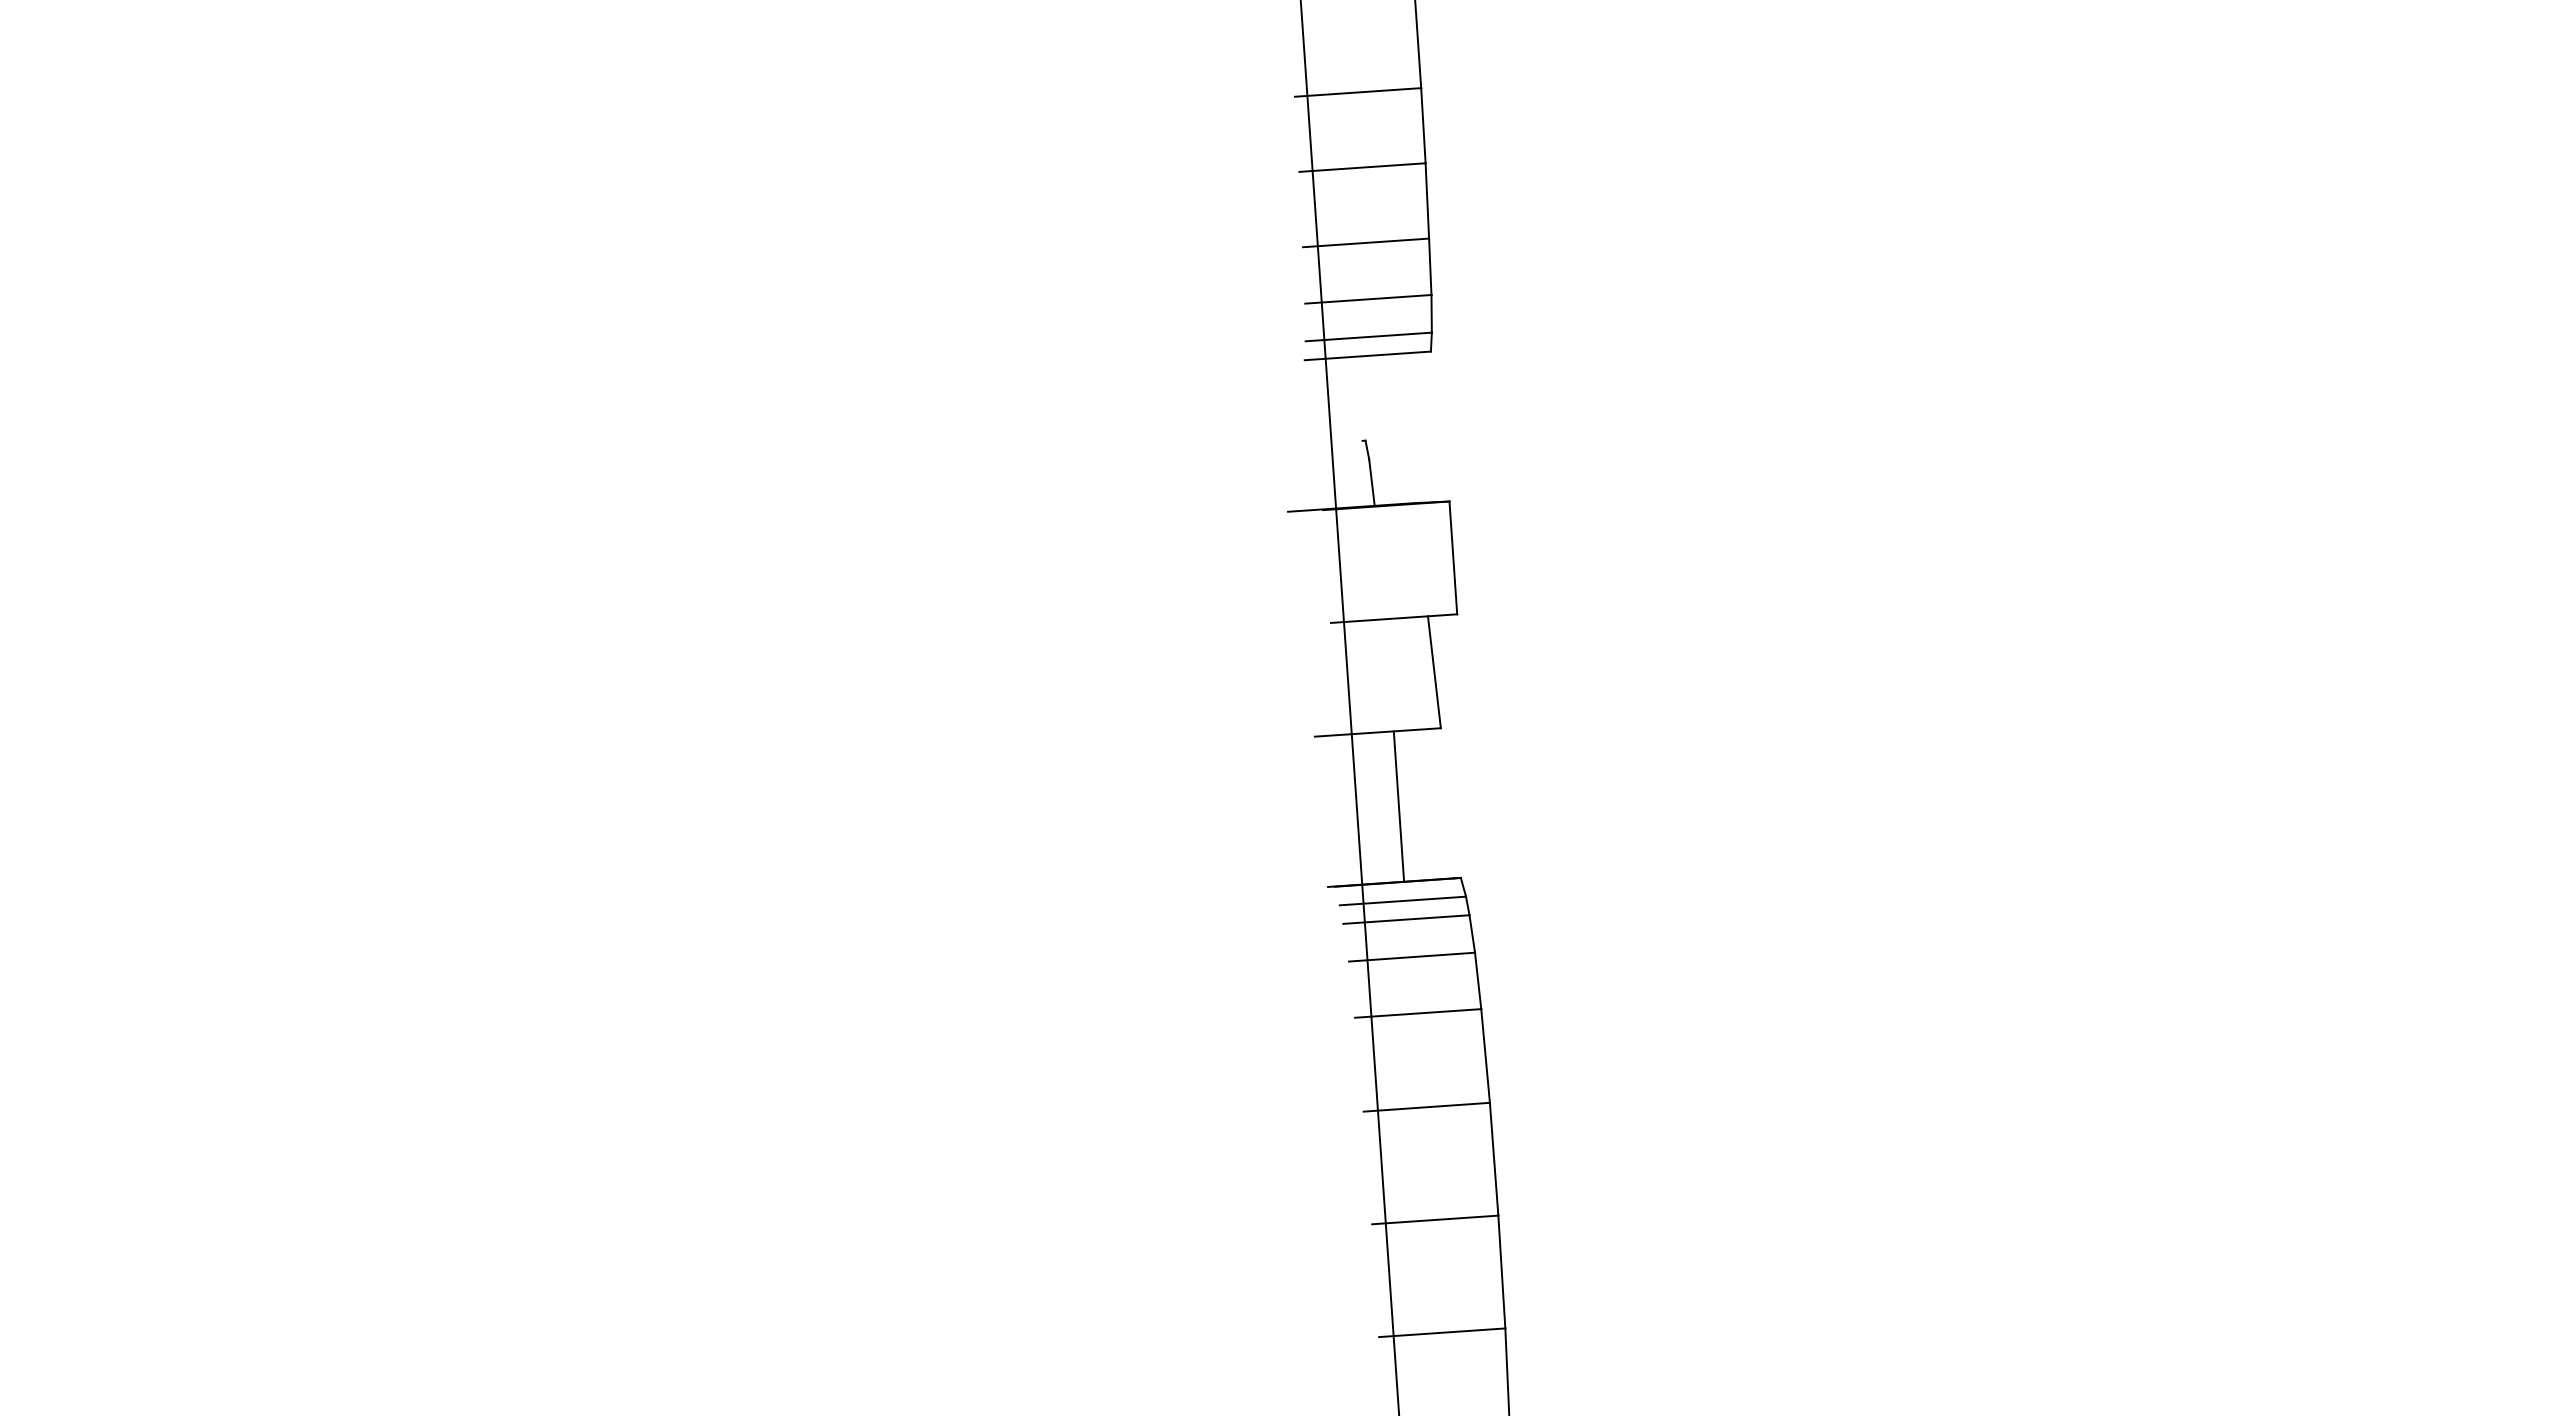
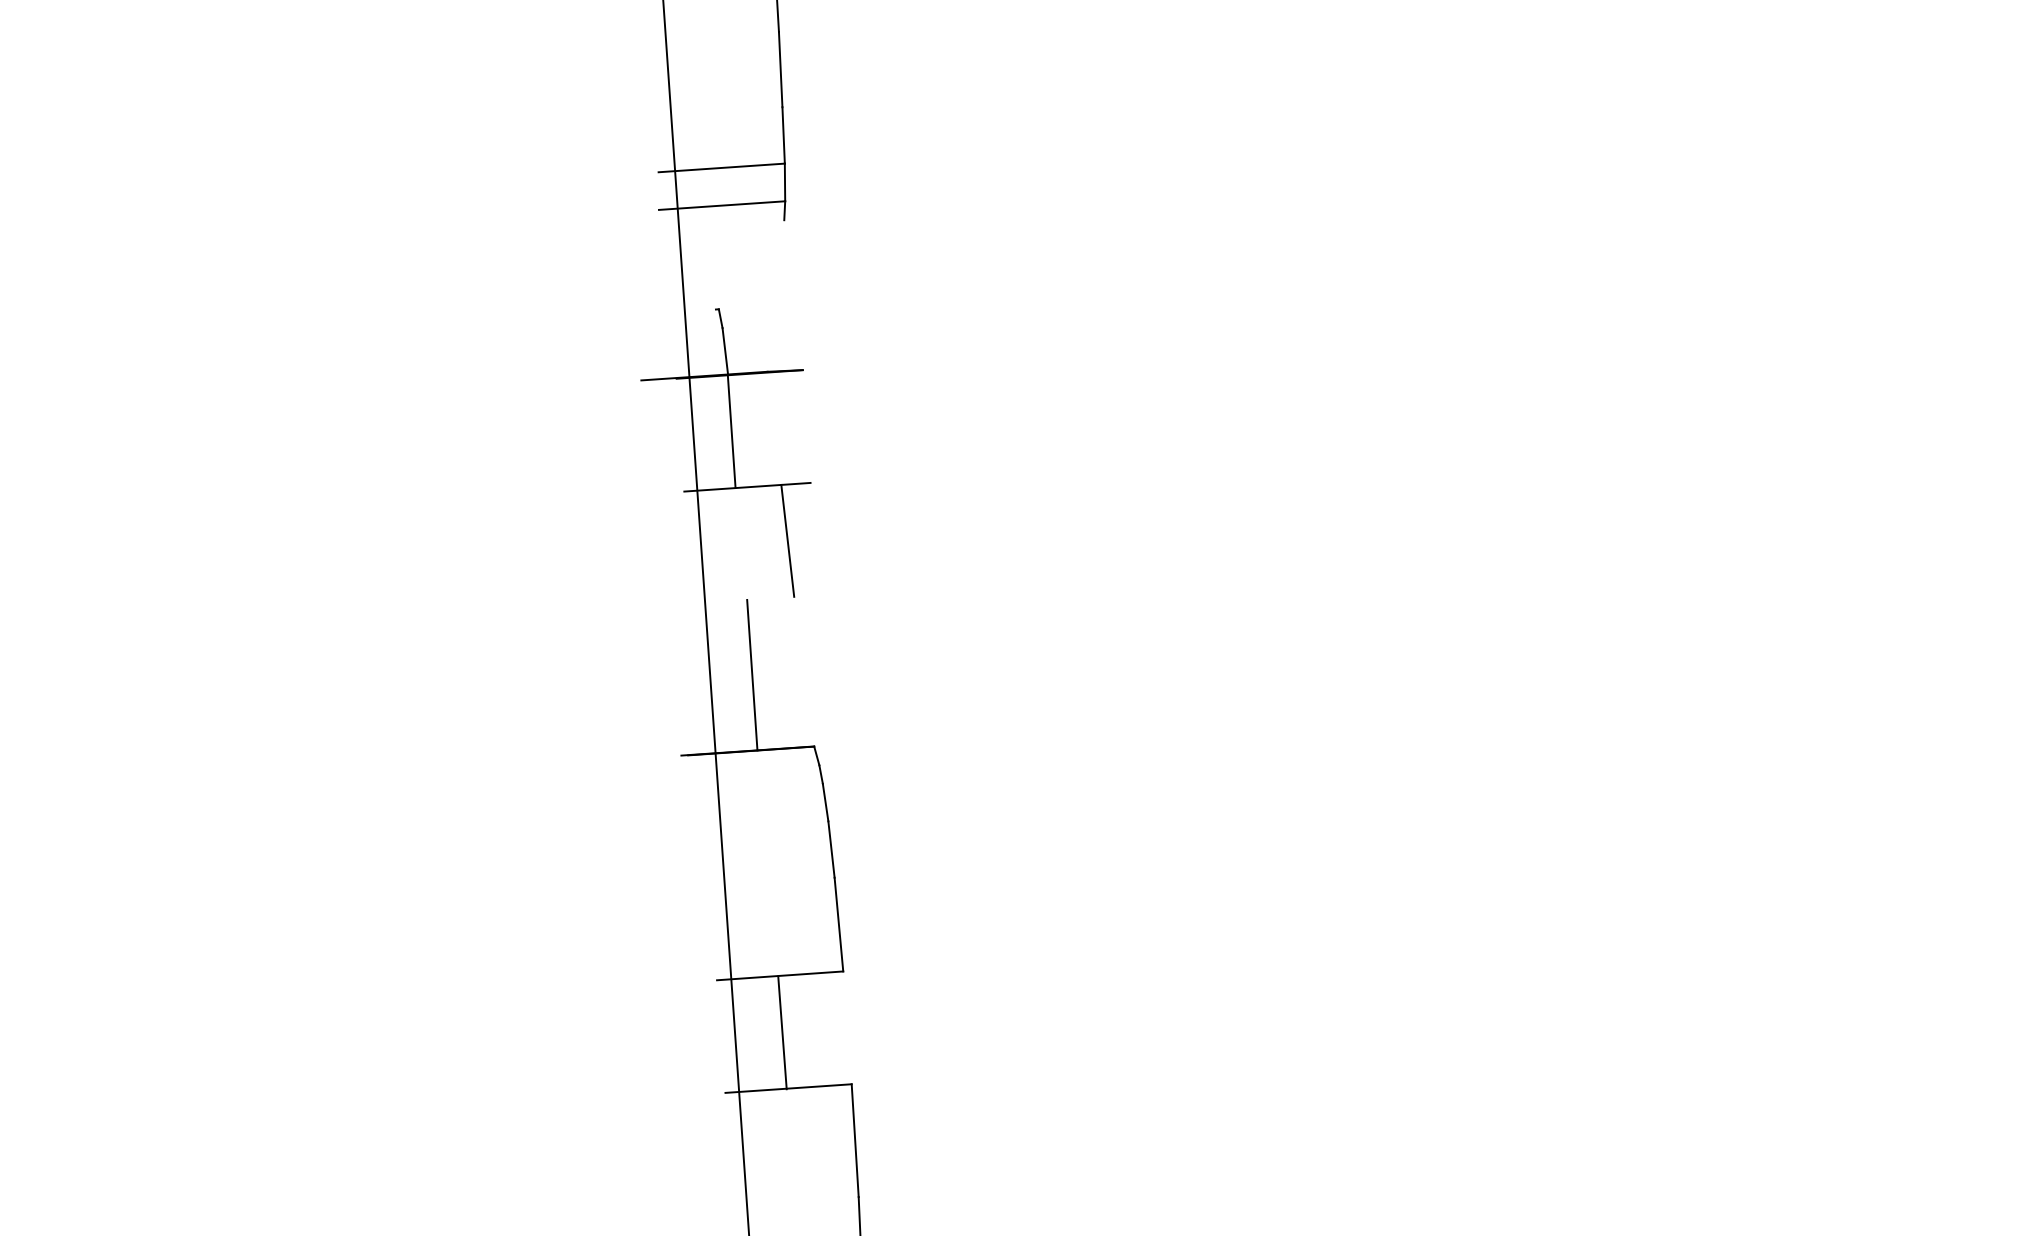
line: (1362, 167) -> (715, 36), removed
line: (1366, 242) -> (719, 111), removed
line: (1367, 355) -> (720, 224), removed
line: (1453, 557) -> (731, 431), moved
line: (1377, 732) -> (730, 601), removed
line: (1402, 900) -> (755, 769), removed
line: (1406, 919) -> (759, 788), removed
line: (1411, 956) -> (764, 825), removed
line: (1418, 1013) -> (771, 882), removed
line: (1493, 1158) -> (781, 1032), moved
line: (1442, 1332) -> (795, 1201), removed

